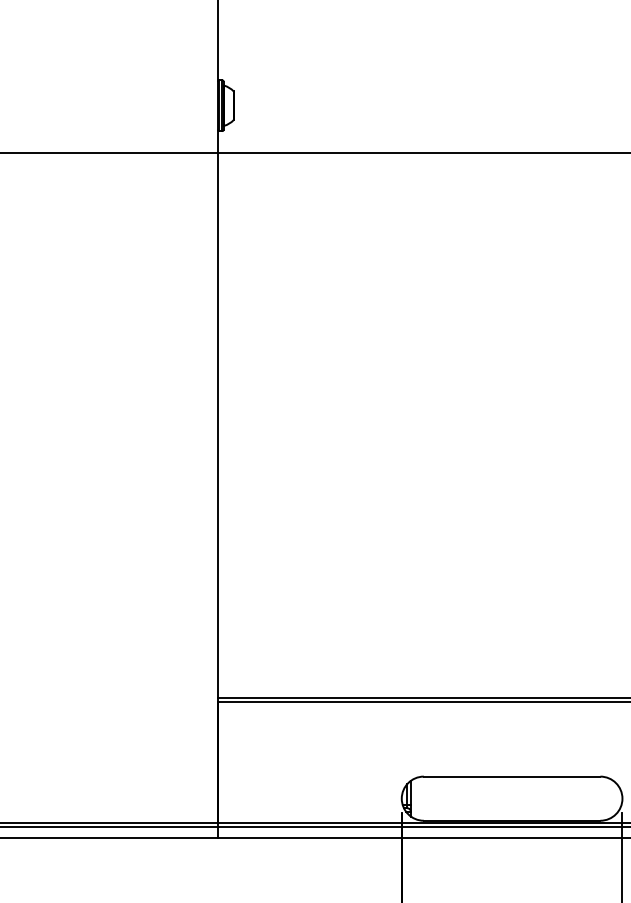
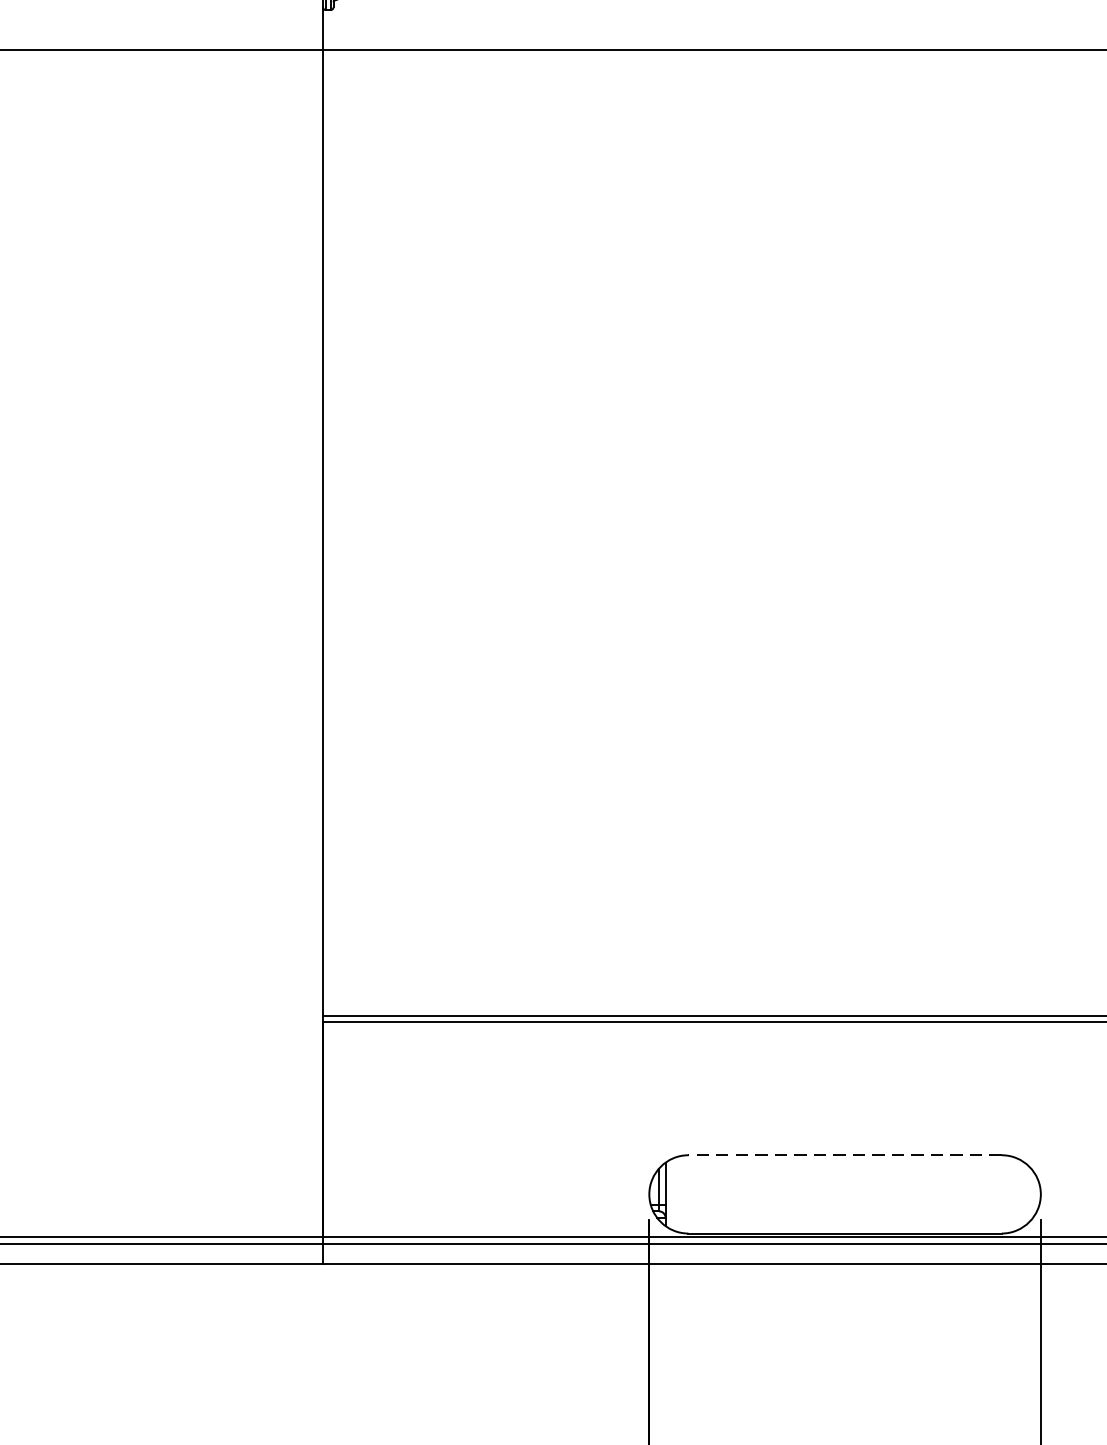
line: (511, 776) -> (843, 1155), solid -> dashed

